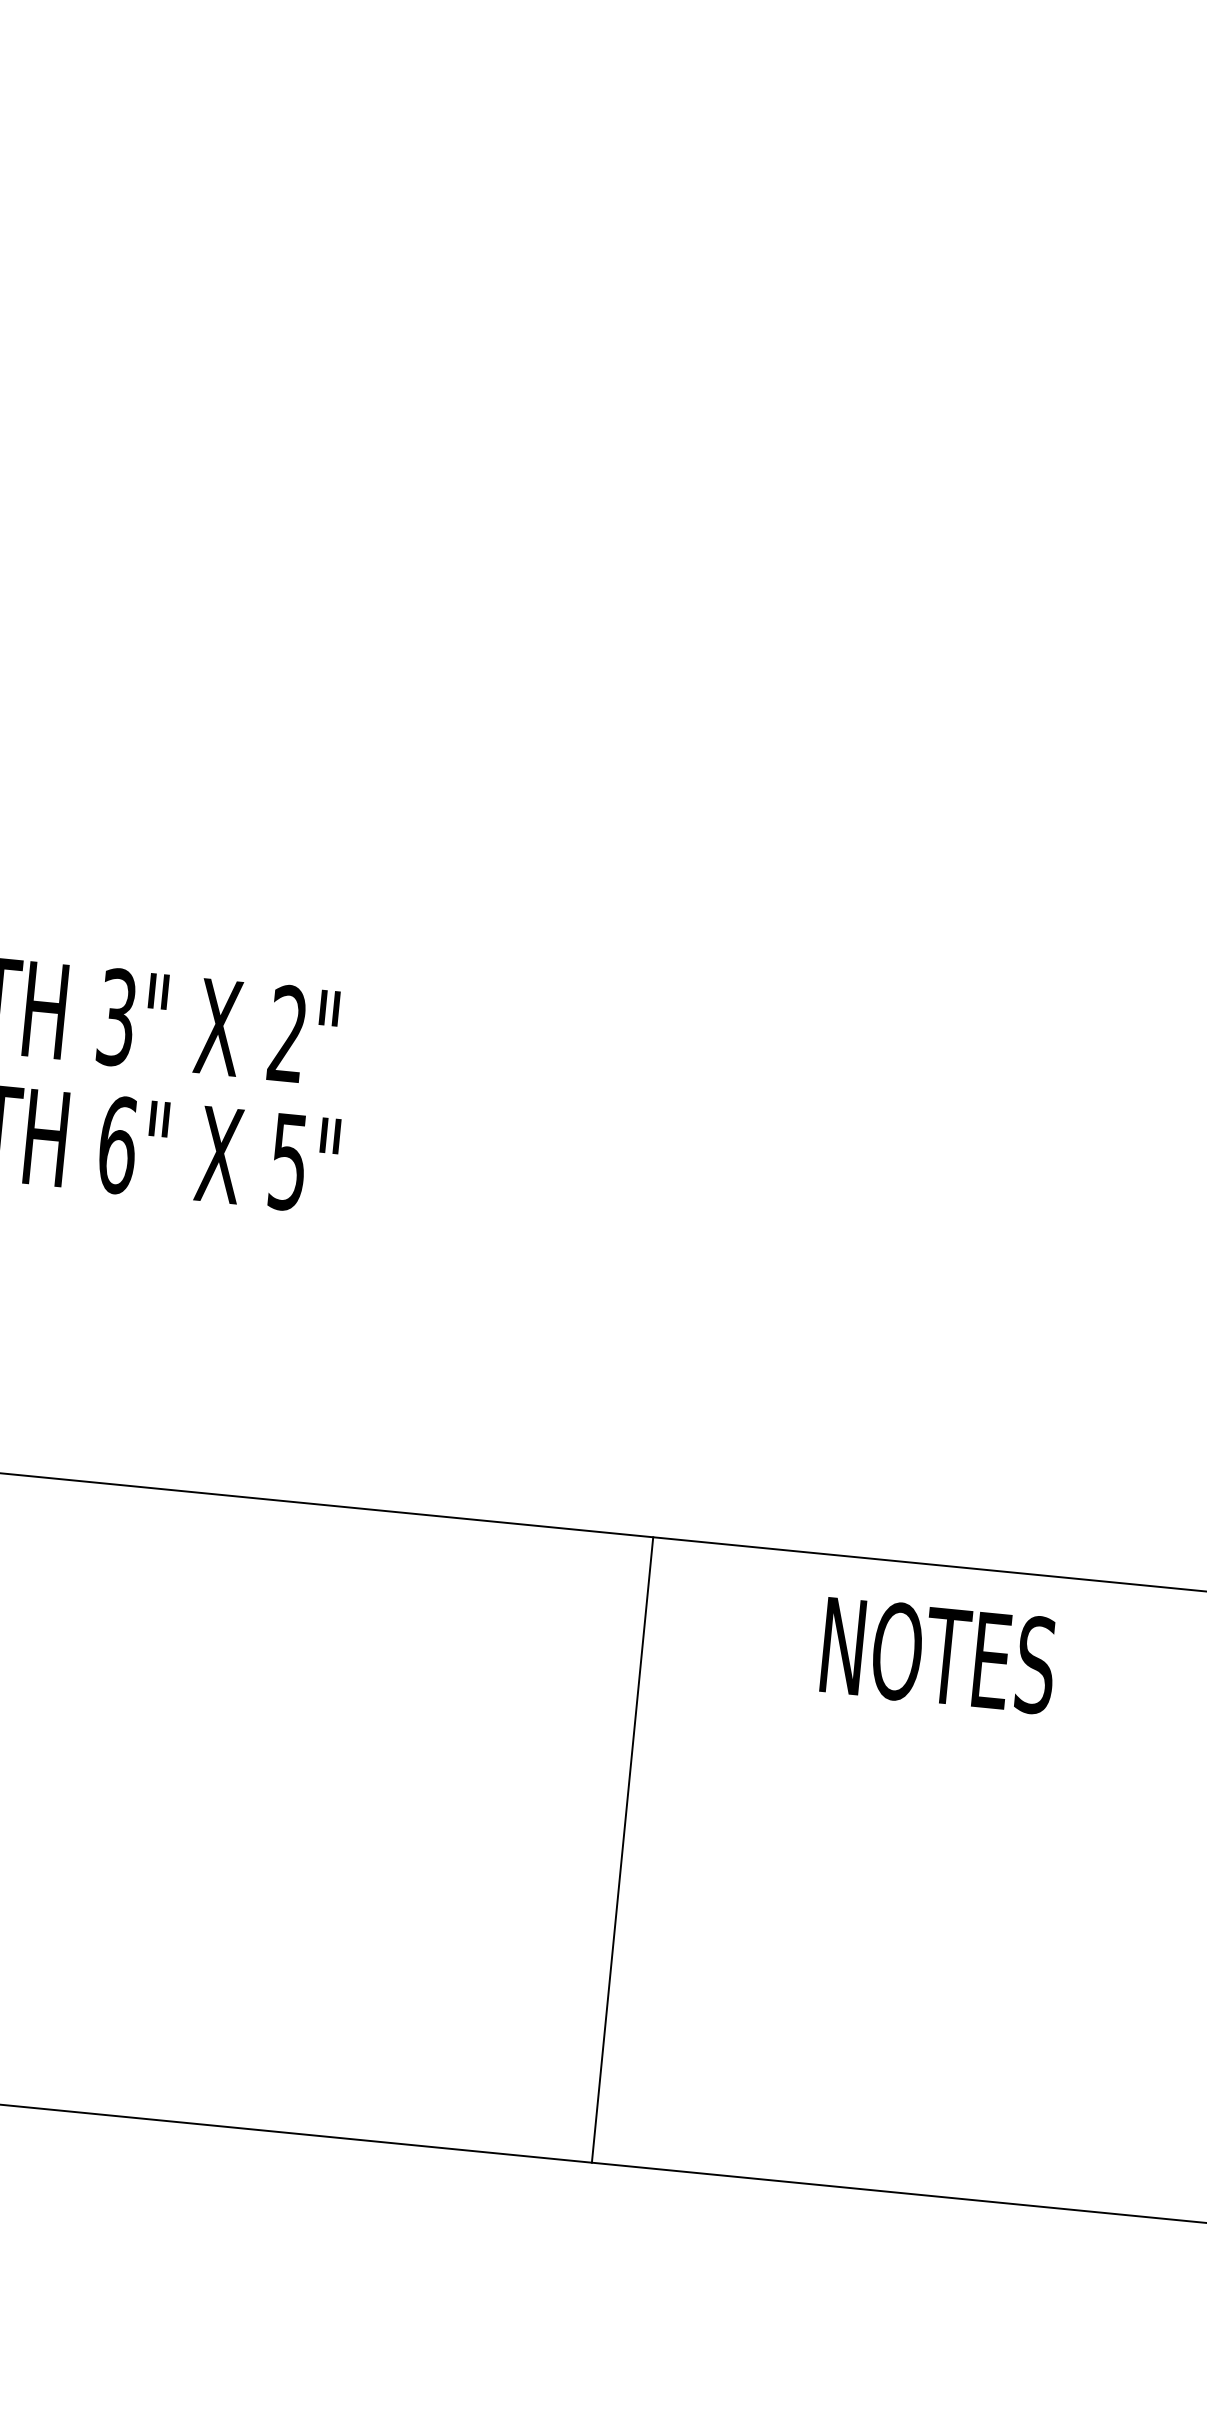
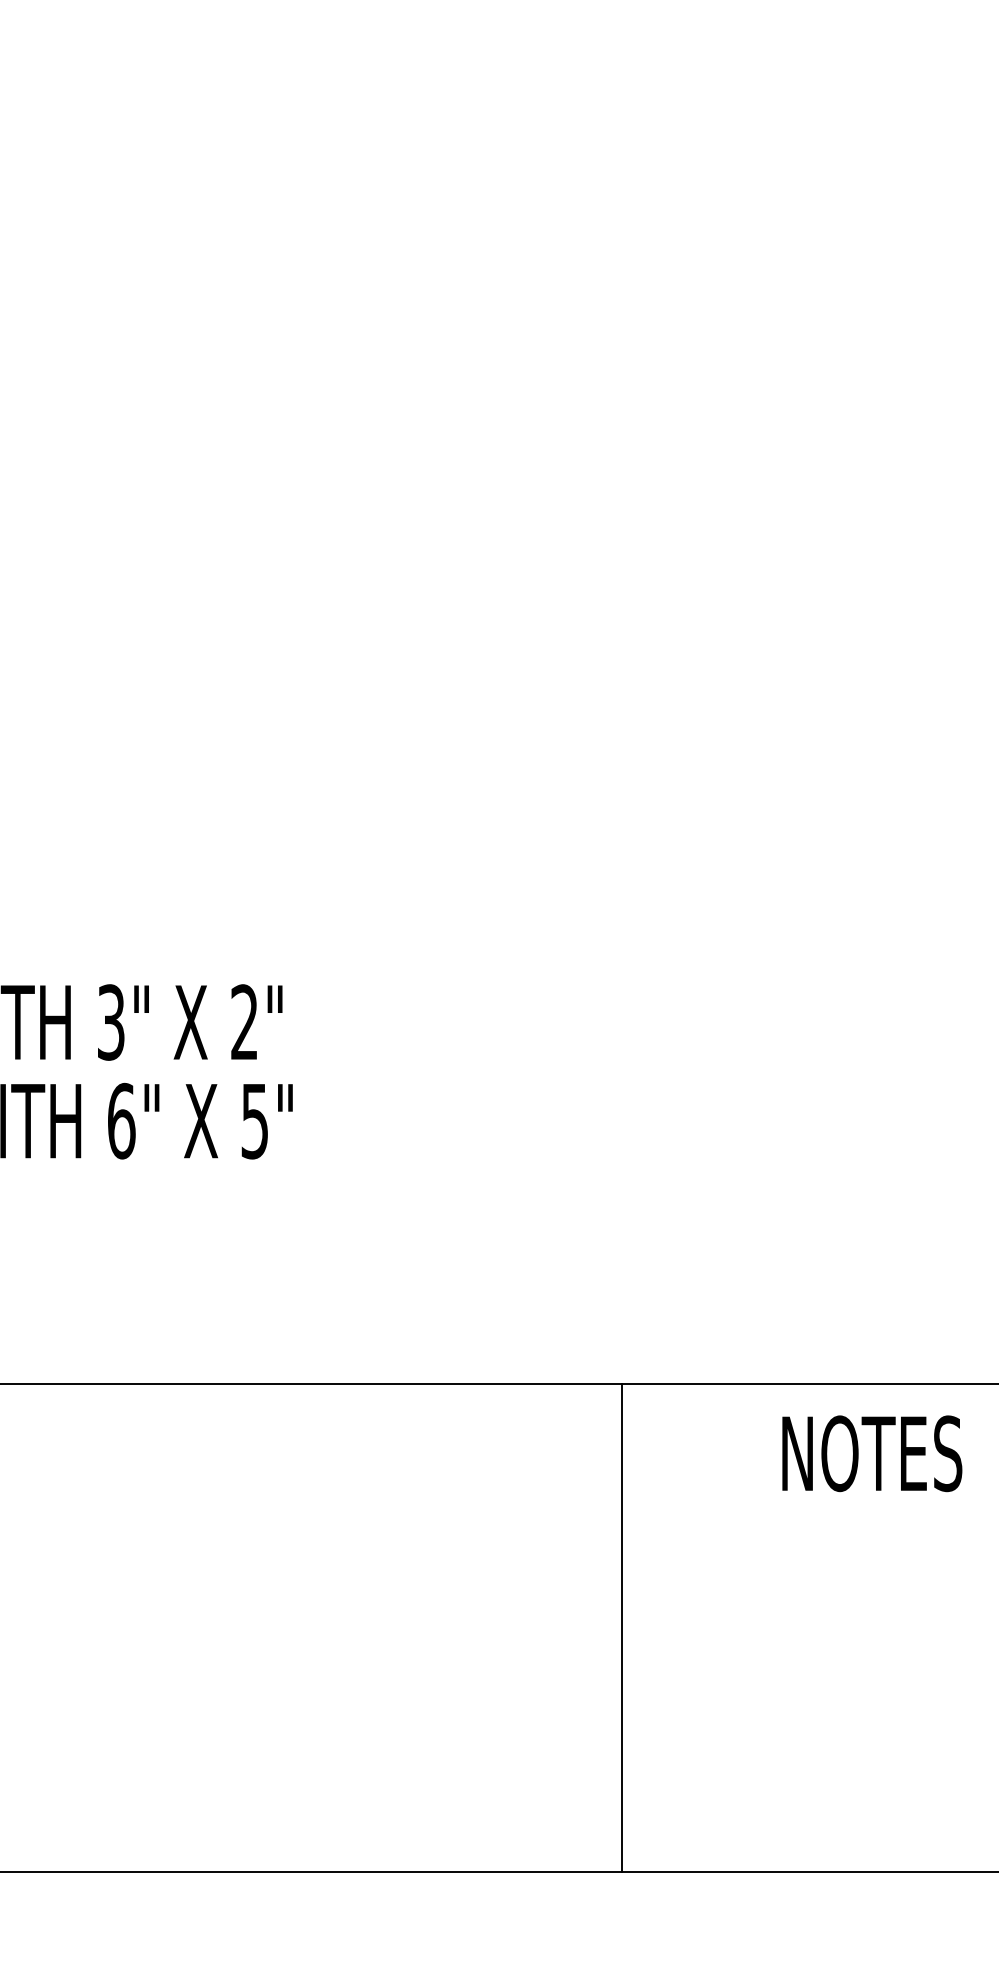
text: (939, 1655) -> (872, 1453), moved
line: (622, 1849) -> (622, 1627), moved

